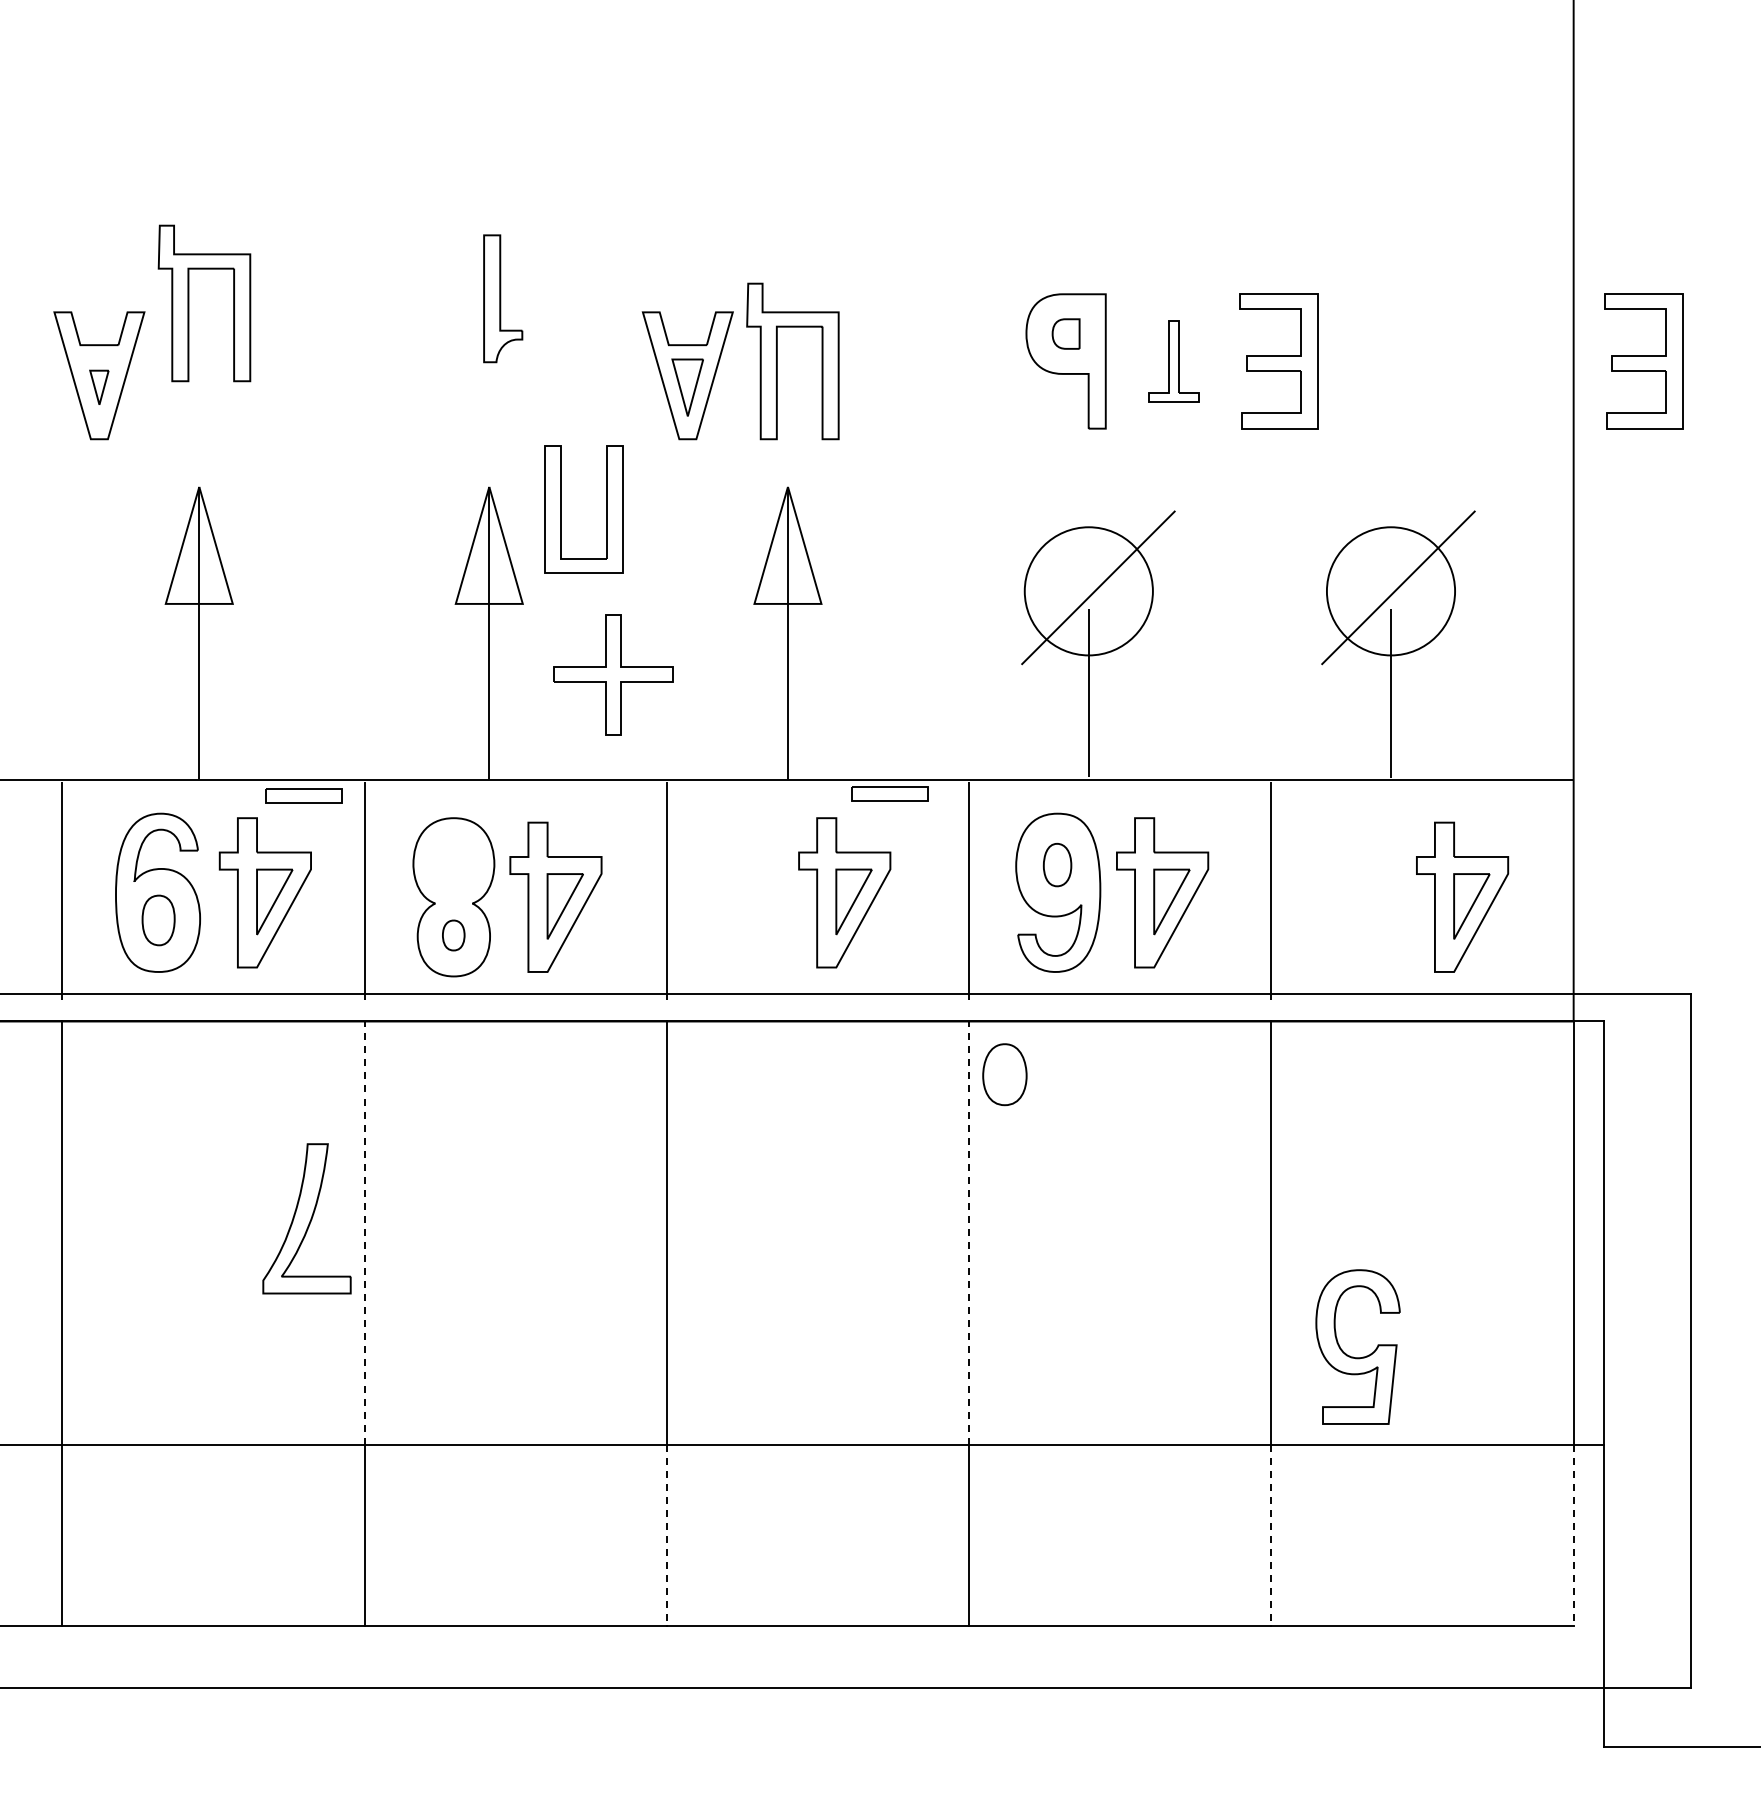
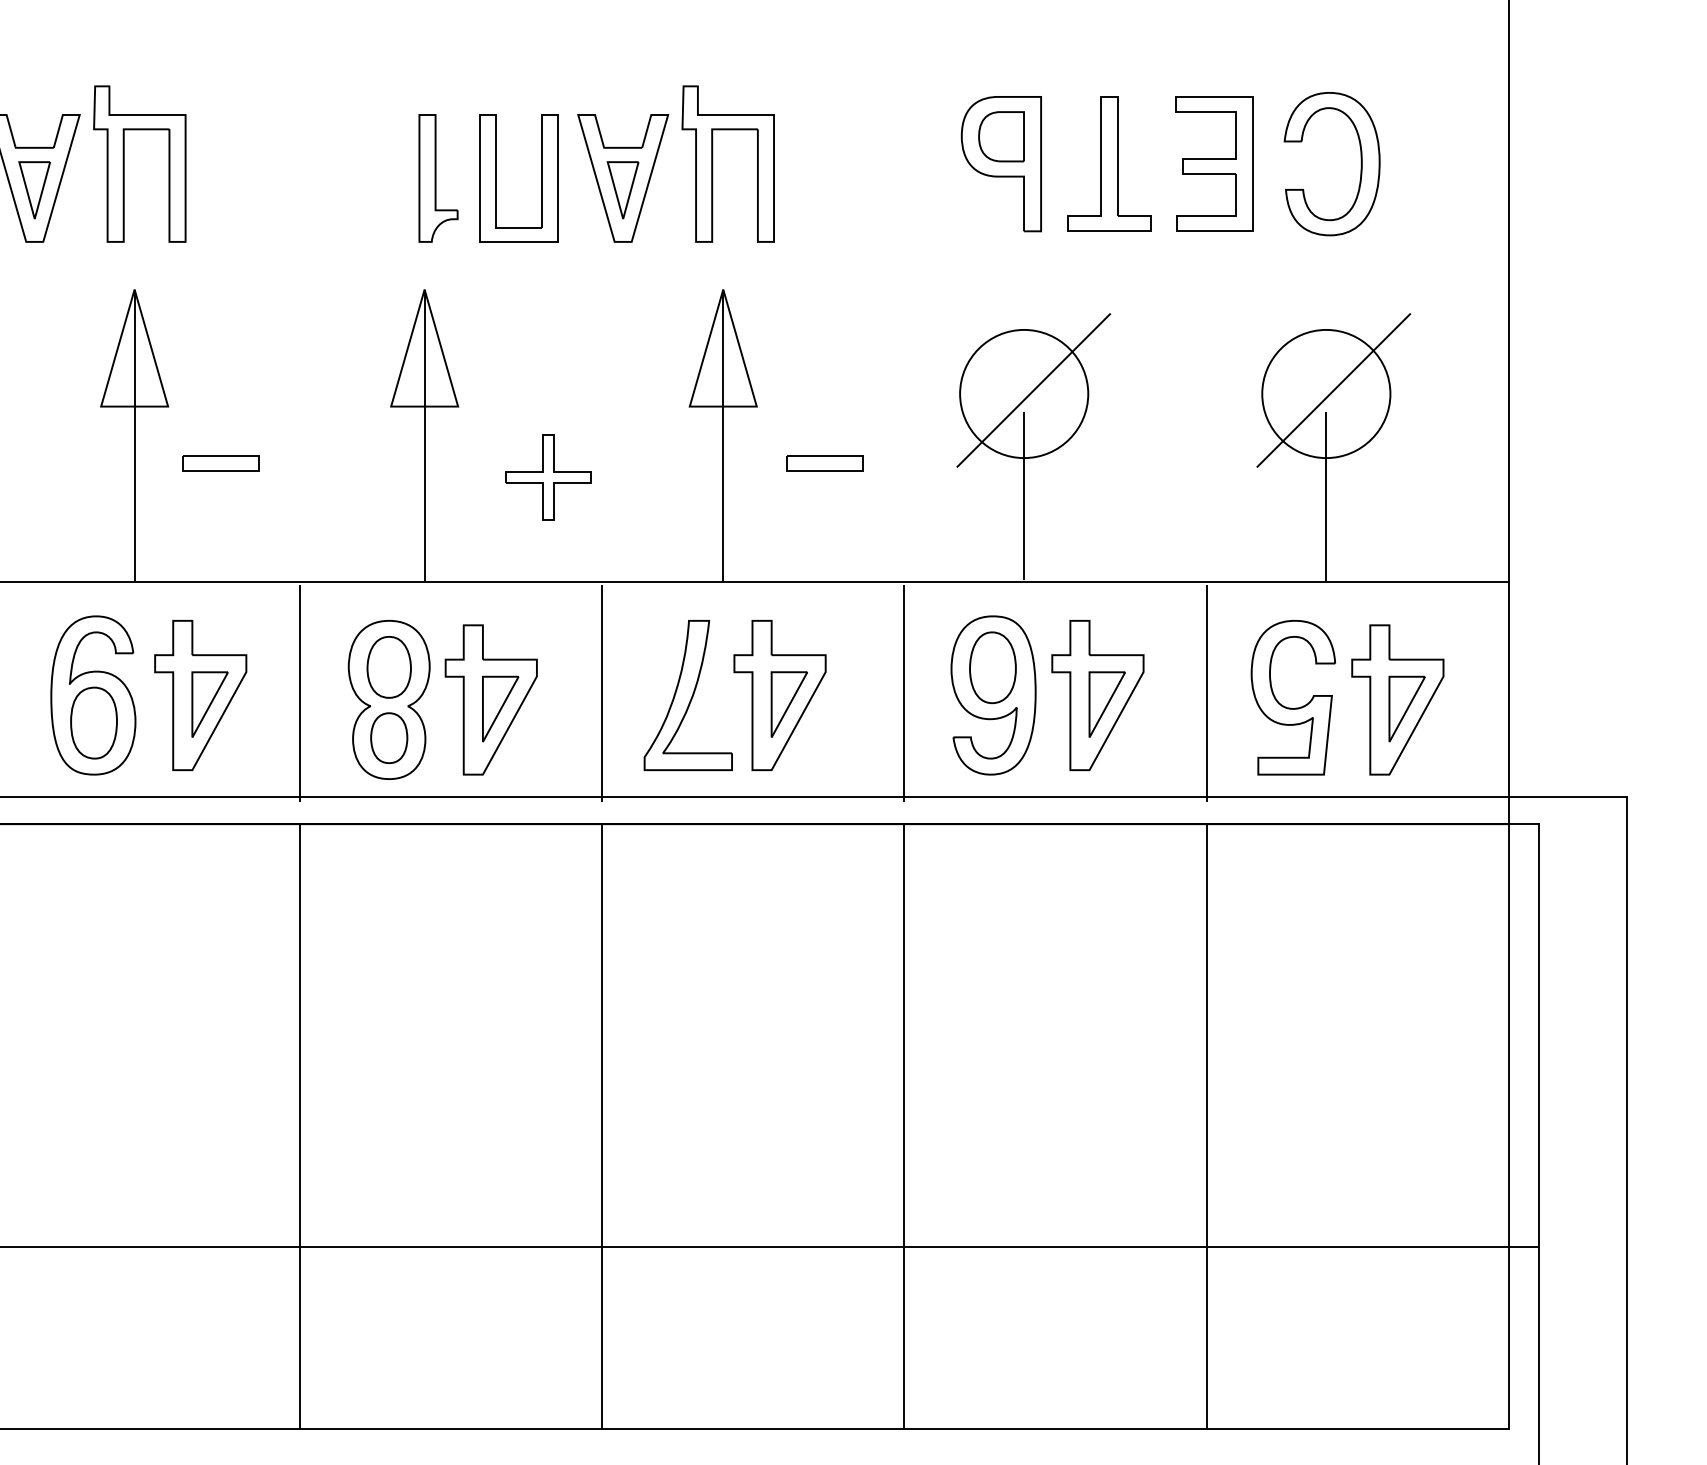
part: (503, 298) -> (438, 178), moved
part: (189, 303) -> (124, 164), moved
part: (1065, 333) -> (1000, 136), size x1.67
part: (1173, 361) -> (1108, 164), size x1.67
part: (1425, 361) -> (1360, 164), added
part: (1643, 361) -> (1578, 164), removed
part: (99, 387) -> (34, 190), size x1.67
part: (561, 509) -> (496, 178), moved
part: (613, 674) -> (548, 477), size x0.71
part: (889, 793) -> (824, 463), moved
part: (303, 795) -> (219, 463), moved
part: (1057, 864) -> (992, 667), size x1.67
part: (158, 920) -> (93, 723), size x1.43
part: (453, 935) -> (388, 738), size x1.67
part: (1004, 1074) -> (388, 667), moved
part: (306, 1218) -> (687, 695), moved
line: (364, 1233) -> (299, 1036), dashed -> solid
line: (969, 1233) -> (904, 1036), dashed -> solid
part: (1353, 1356) -> (1288, 707), moved
line: (666, 1535) -> (601, 1338), dashed -> solid
line: (1271, 1535) -> (1206, 1338), dashed -> solid
line: (1573, 1535) -> (1508, 1338), dashed -> solid

